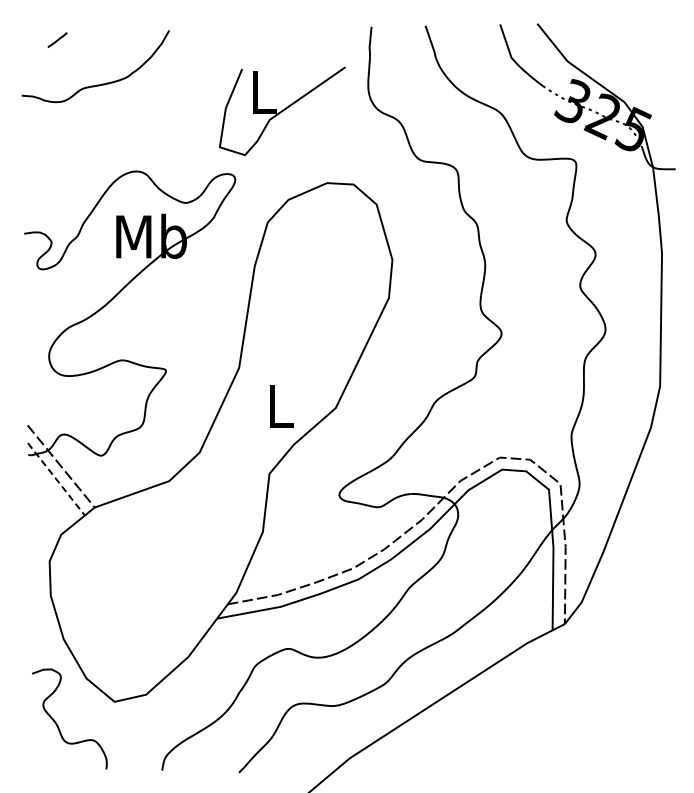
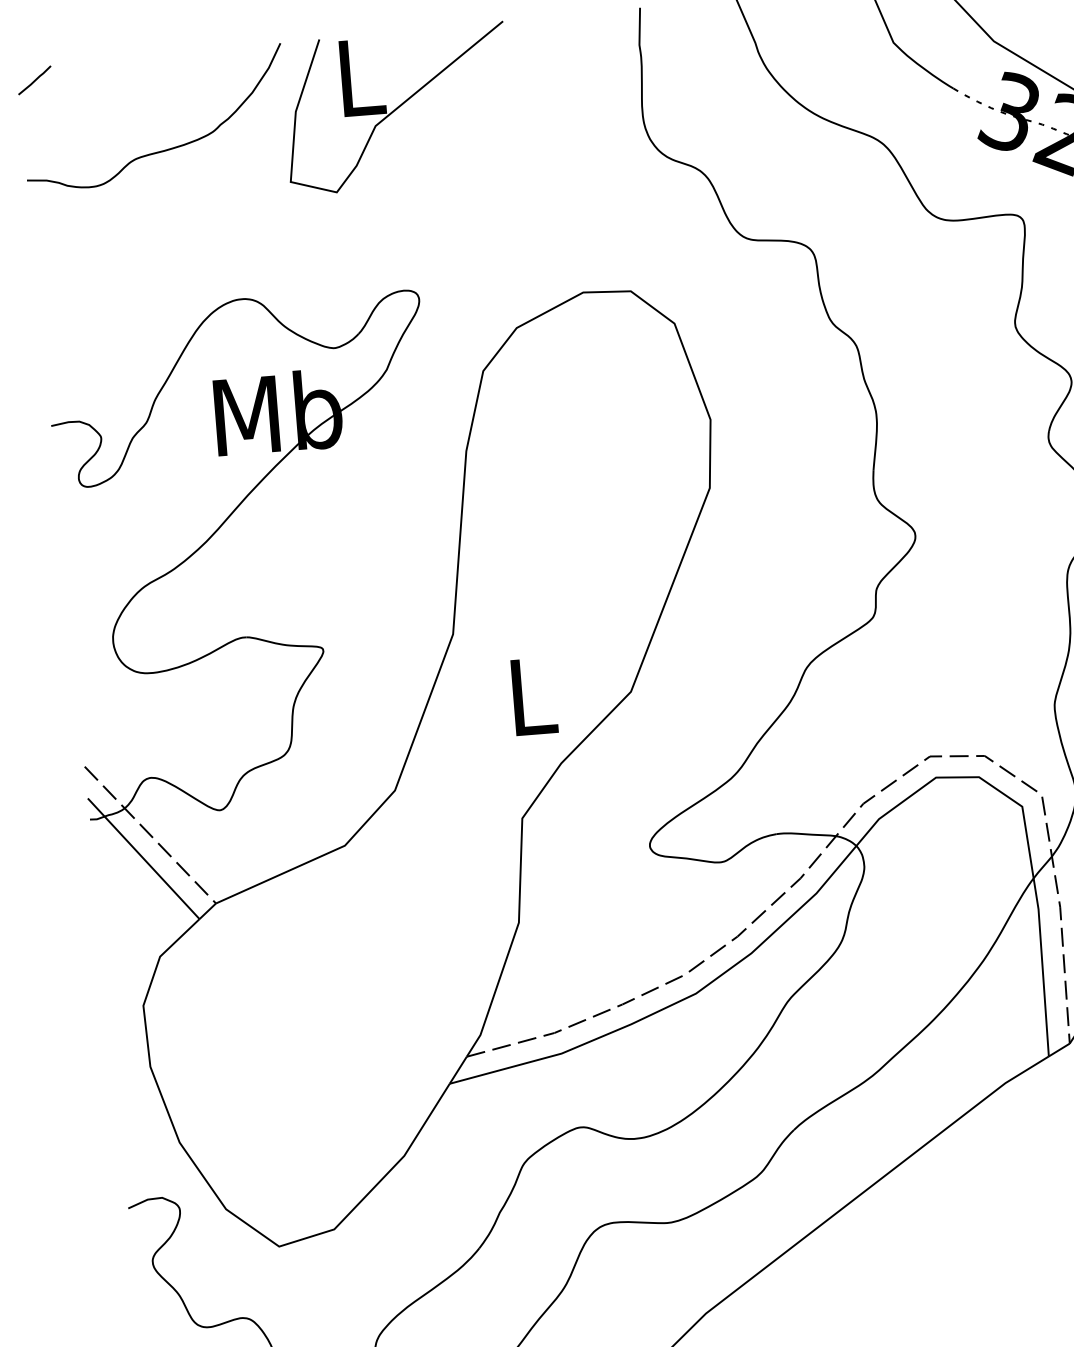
line: (57, 39) -> (34, 79), moved
part: (282, 111) -> (397, 109), moved
line: (56, 479) -> (143, 859), dashed -> solid

